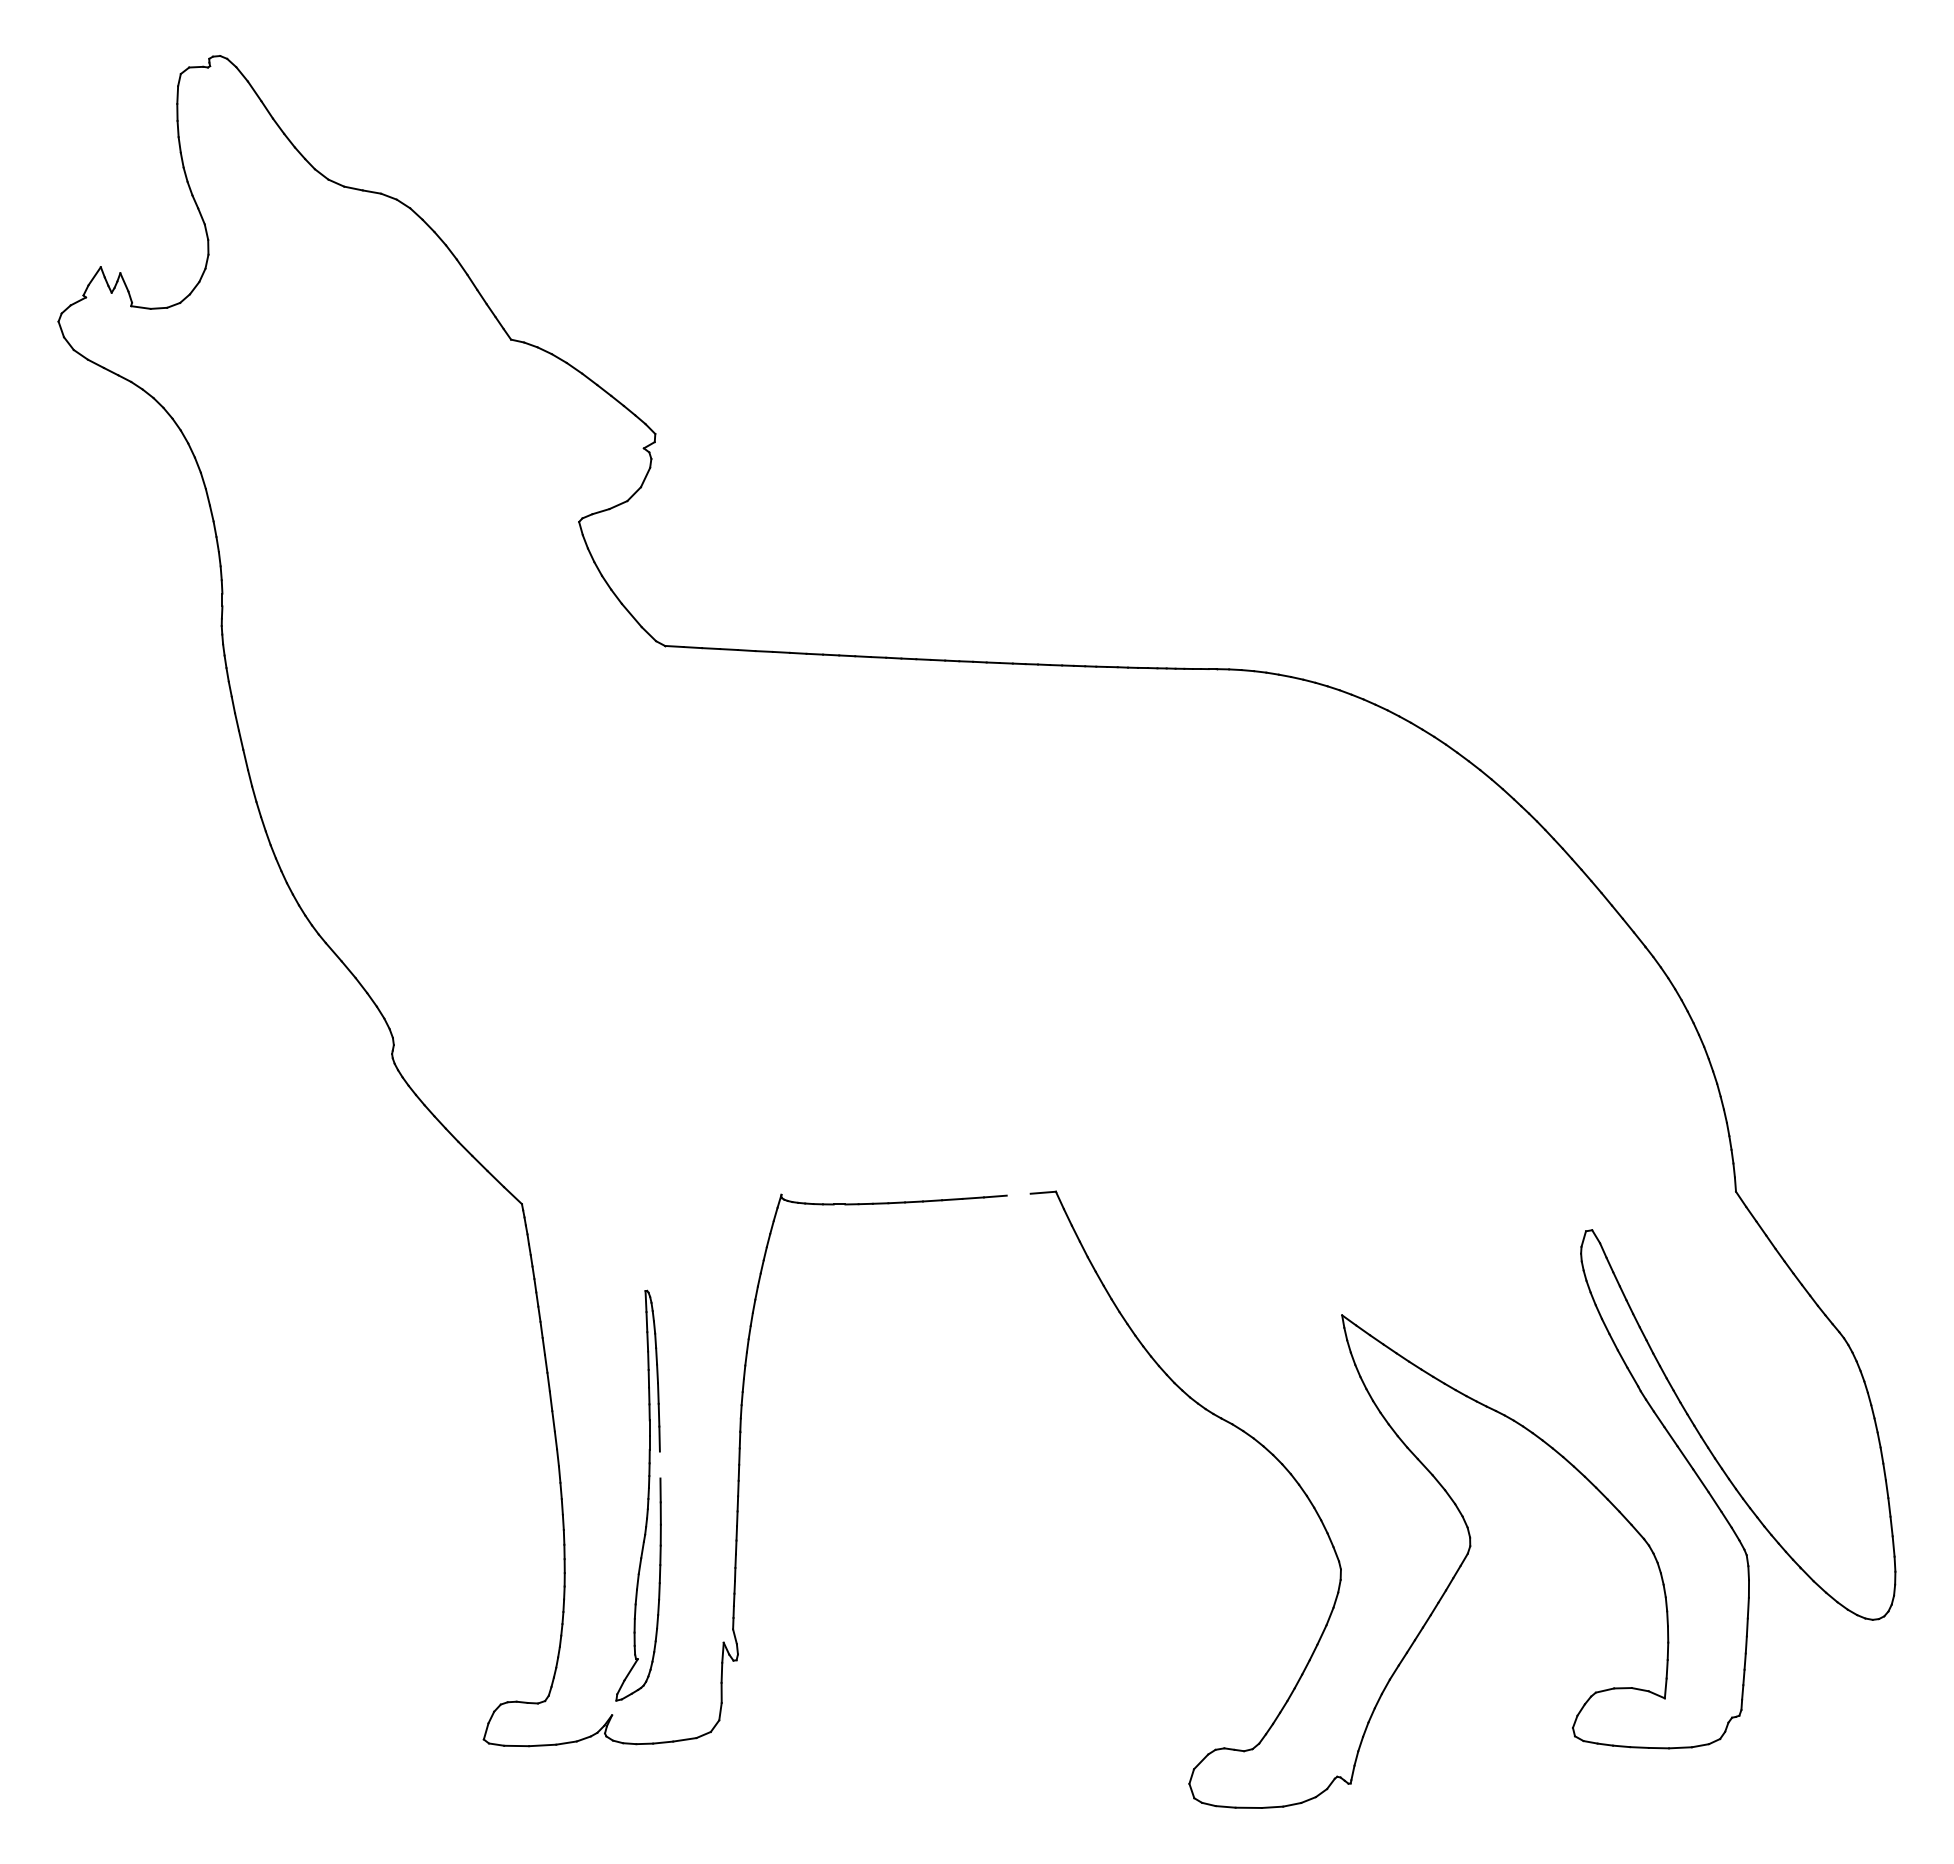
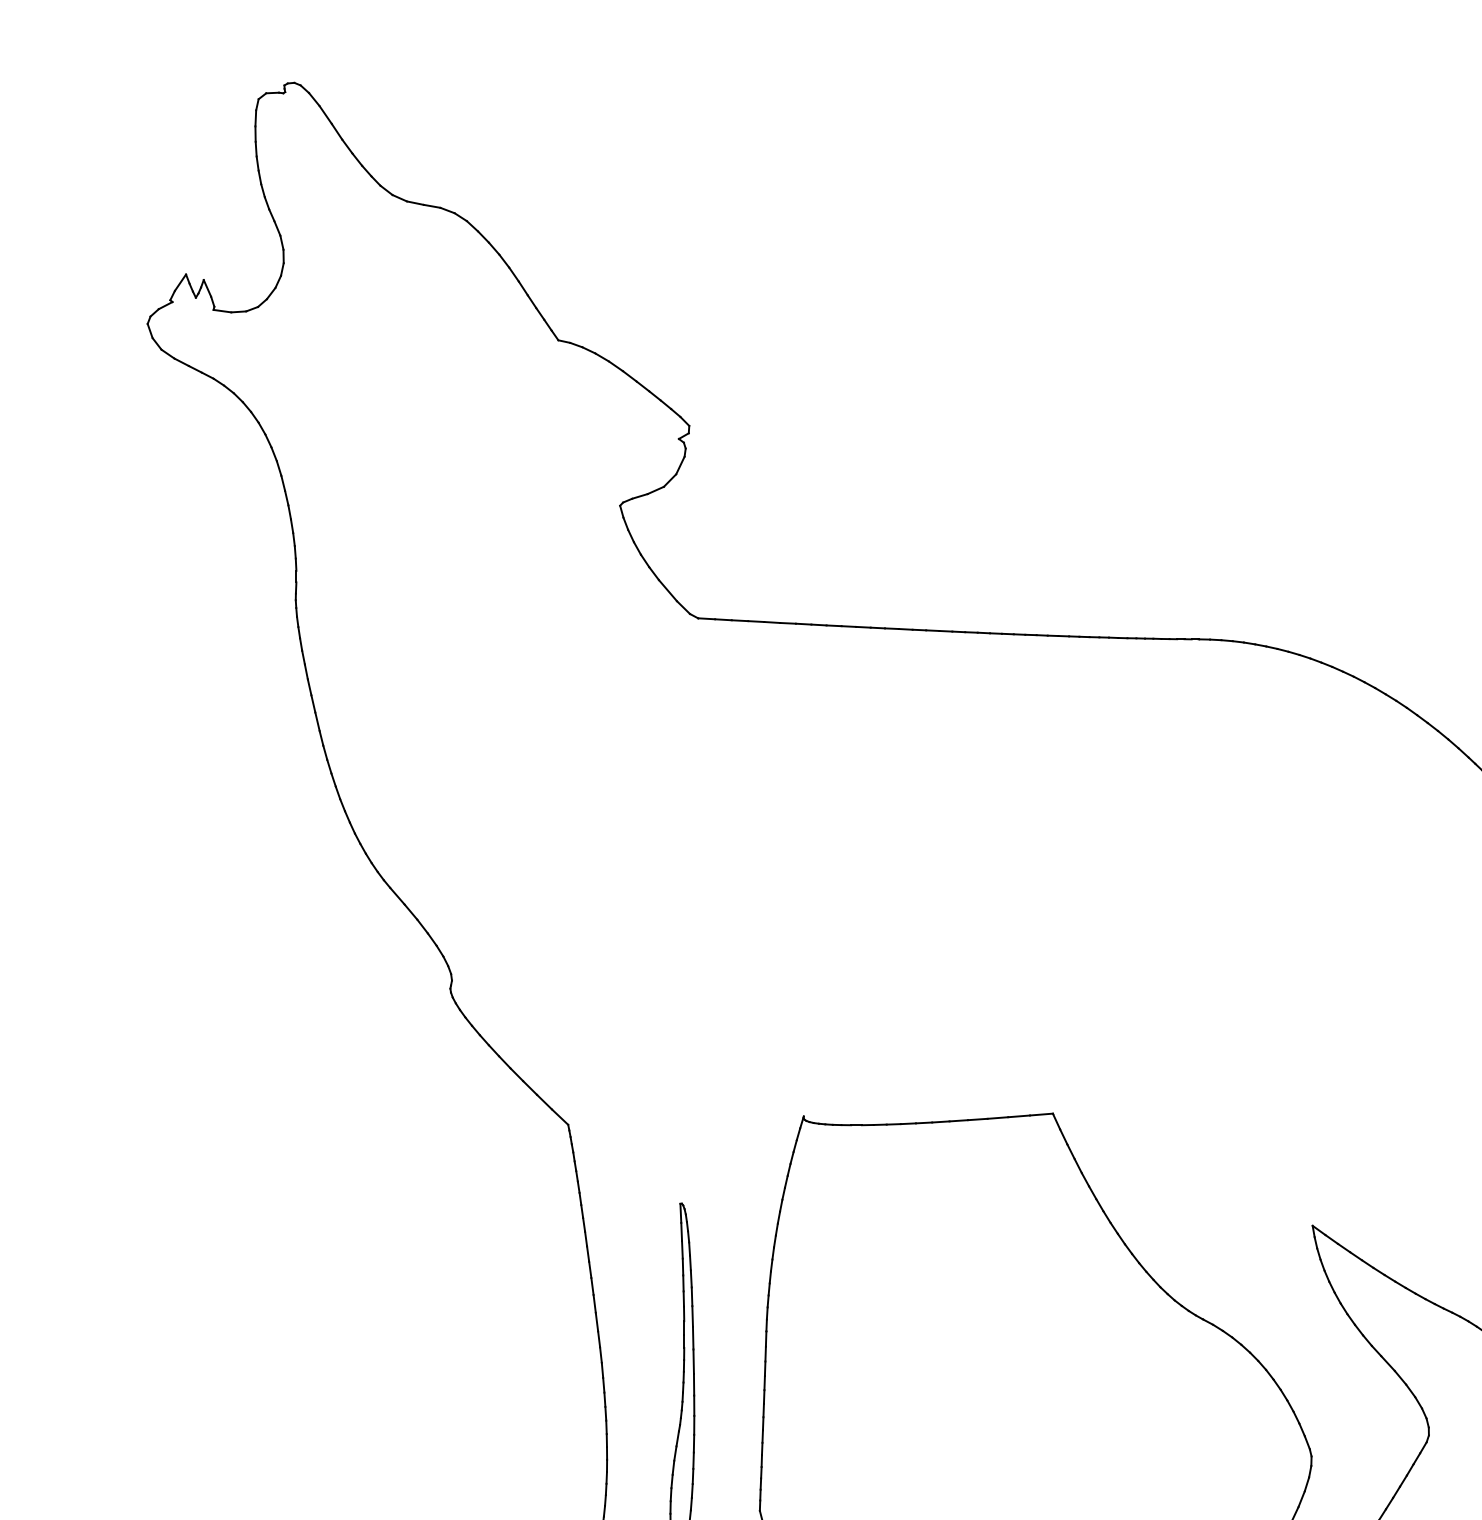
line: (1018, 1194) -> (1018, 1116), added
line: (659, 1464) -> (693, 1361), added

